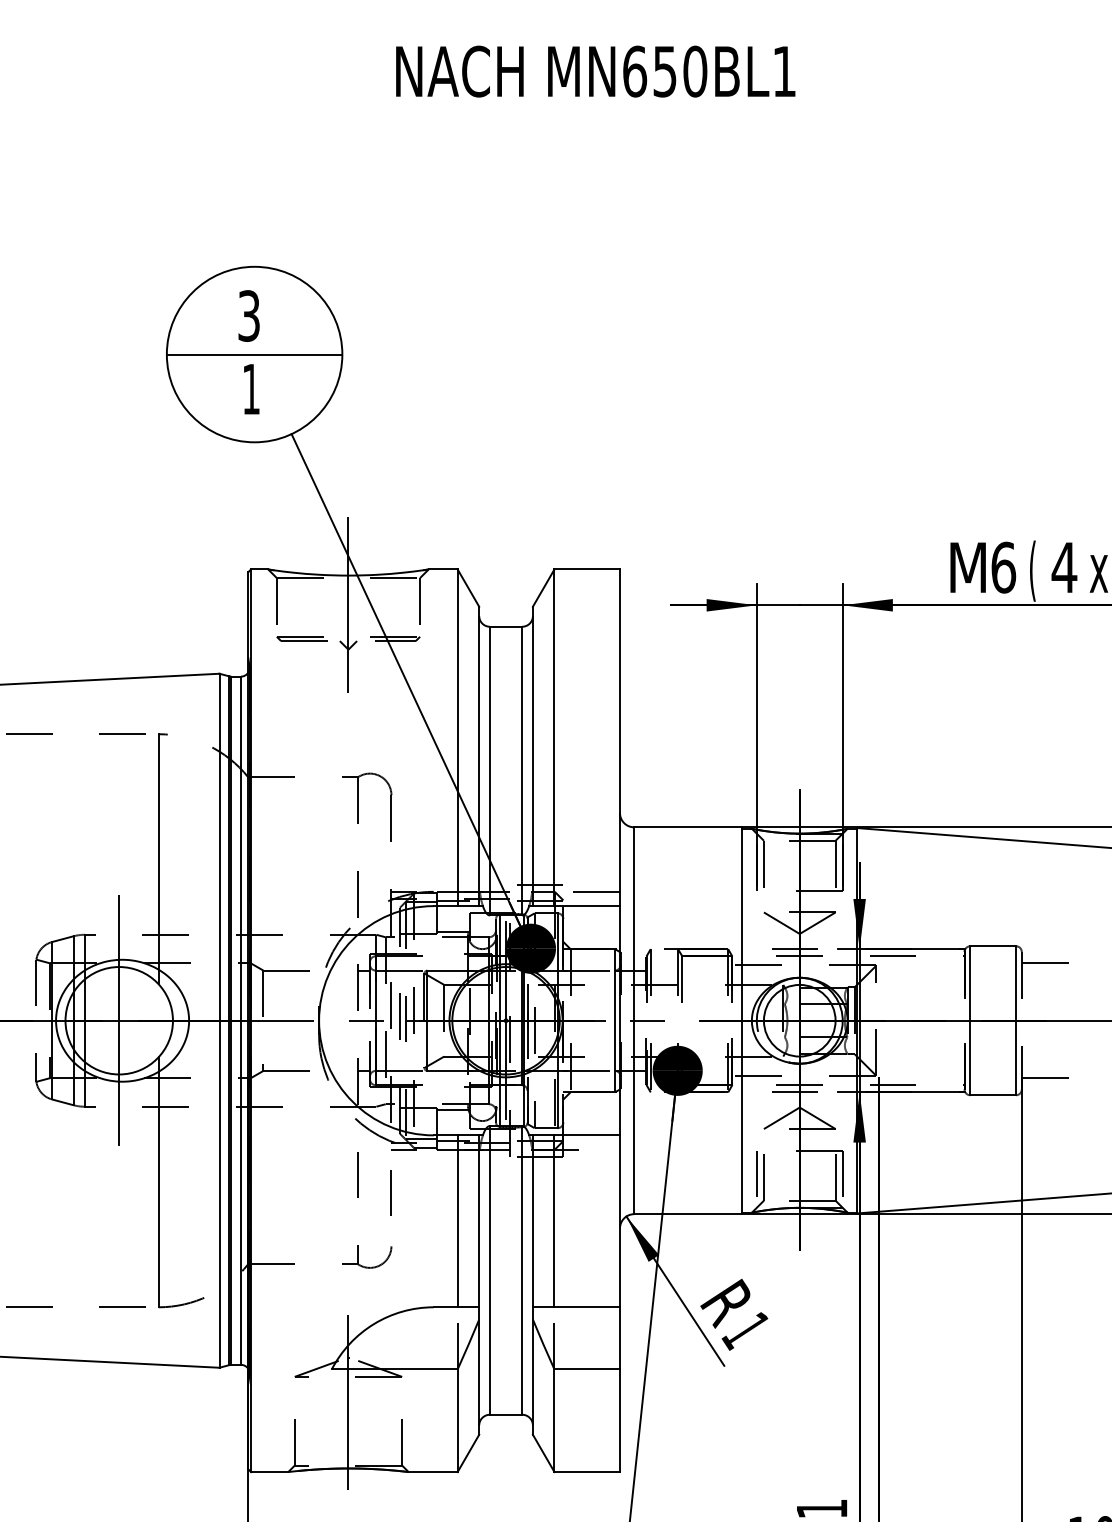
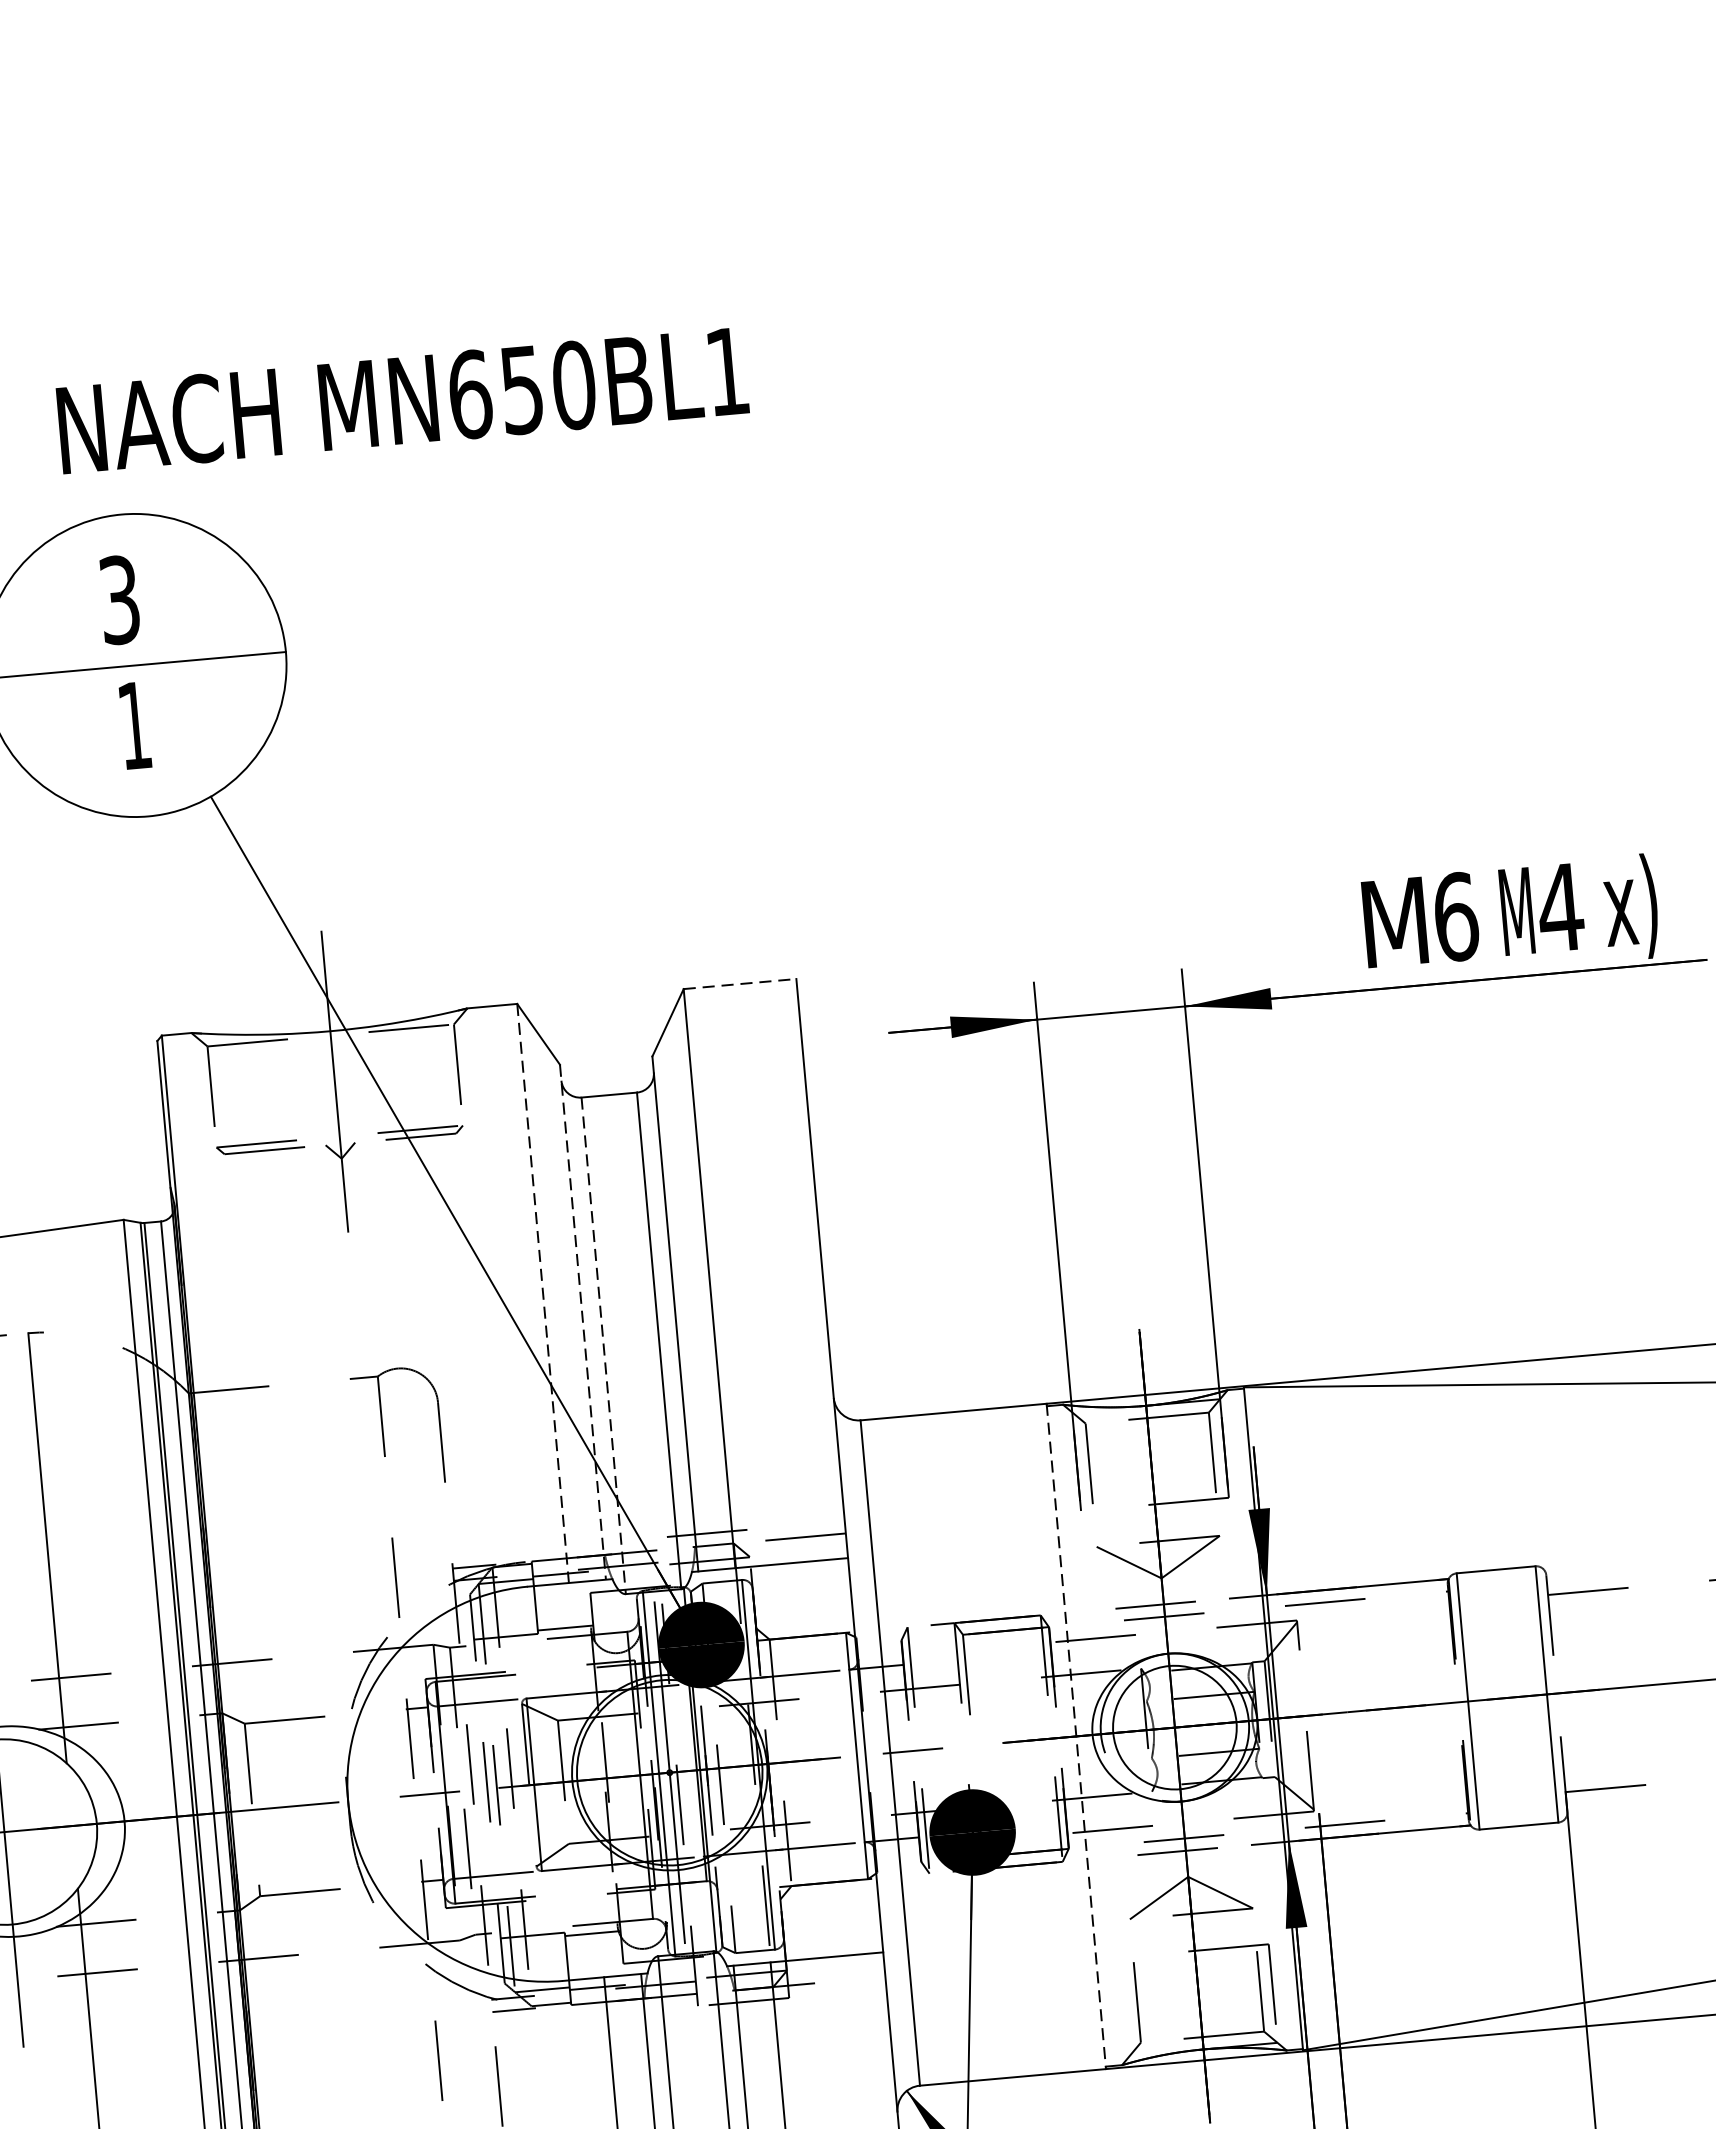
text: (595, 71) -> (402, 400), moved
line: (587, 569) -> (740, 984), solid -> dashed
text: (1038, 570) -> (1516, 916), ( -> M
line: (457, 738) -> (542, 1294), solid -> dashed
line: (479, 756) -> (583, 1322), solid -> dashed
line: (489, 771) -> (602, 1346), solid -> dashed
line: (742, 1021) -> (1076, 1737), solid -> dashed
line: (756, 1178) -> (1124, 2005), removed

